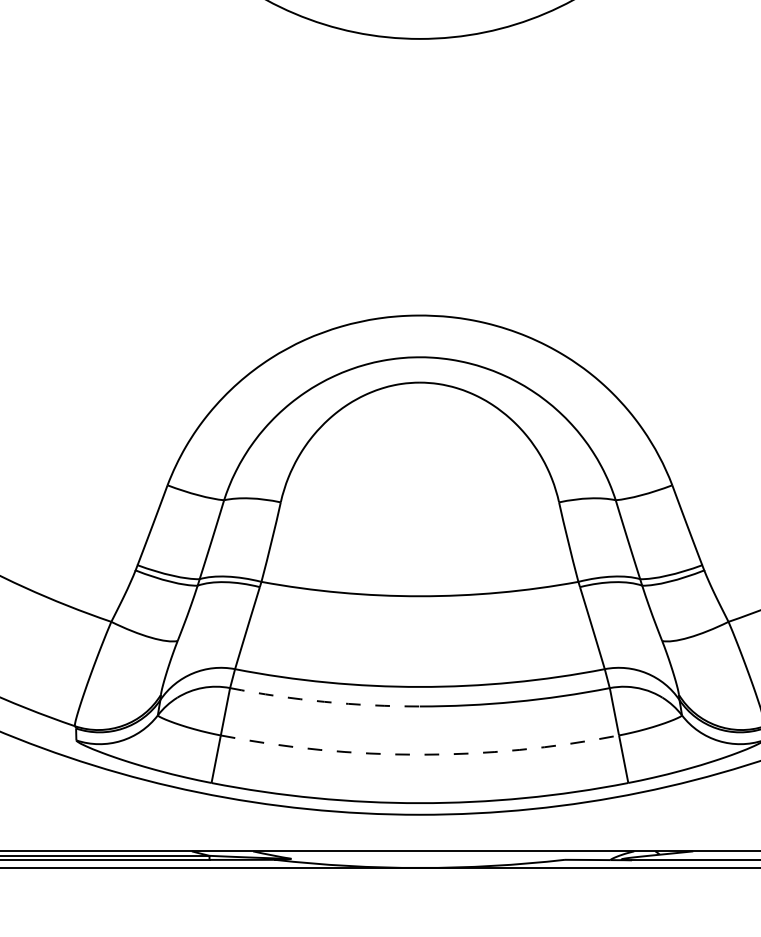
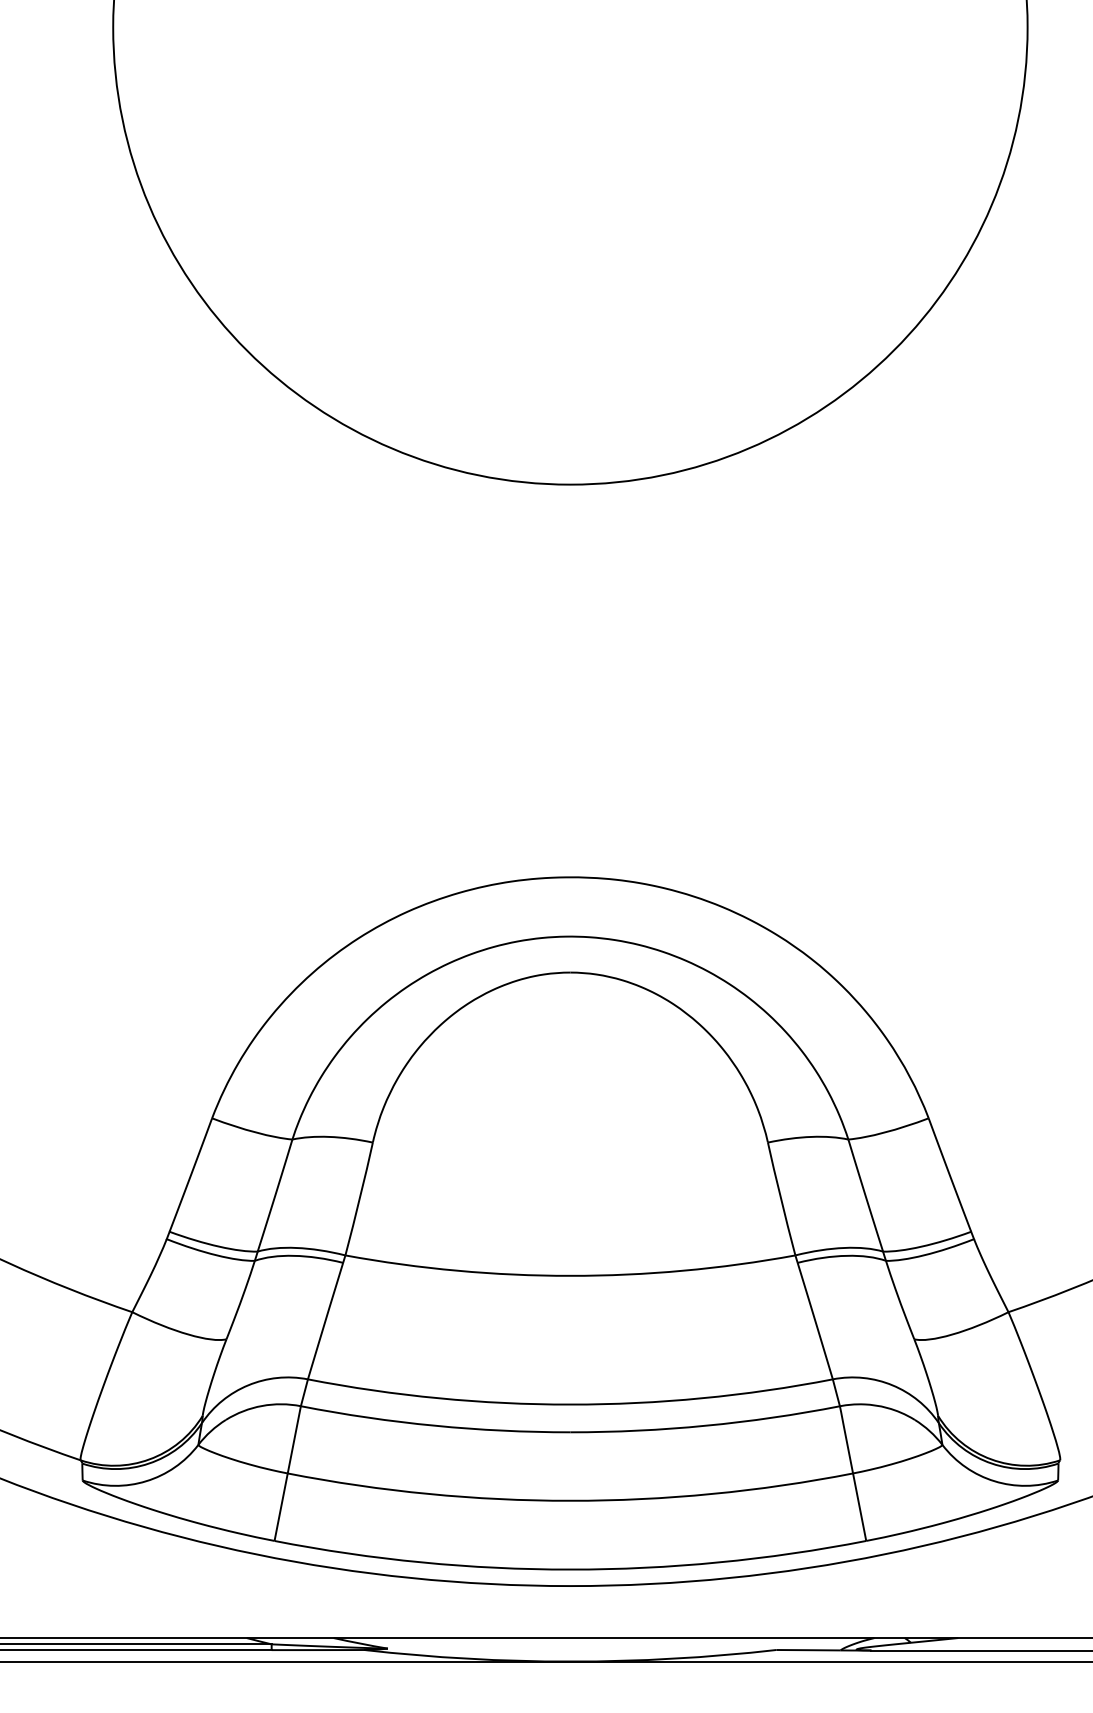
arc: (324, 701) -> (435, 1425), dashed -> solid
arc: (420, 754) -> (570, 1500), dashed -> solid

